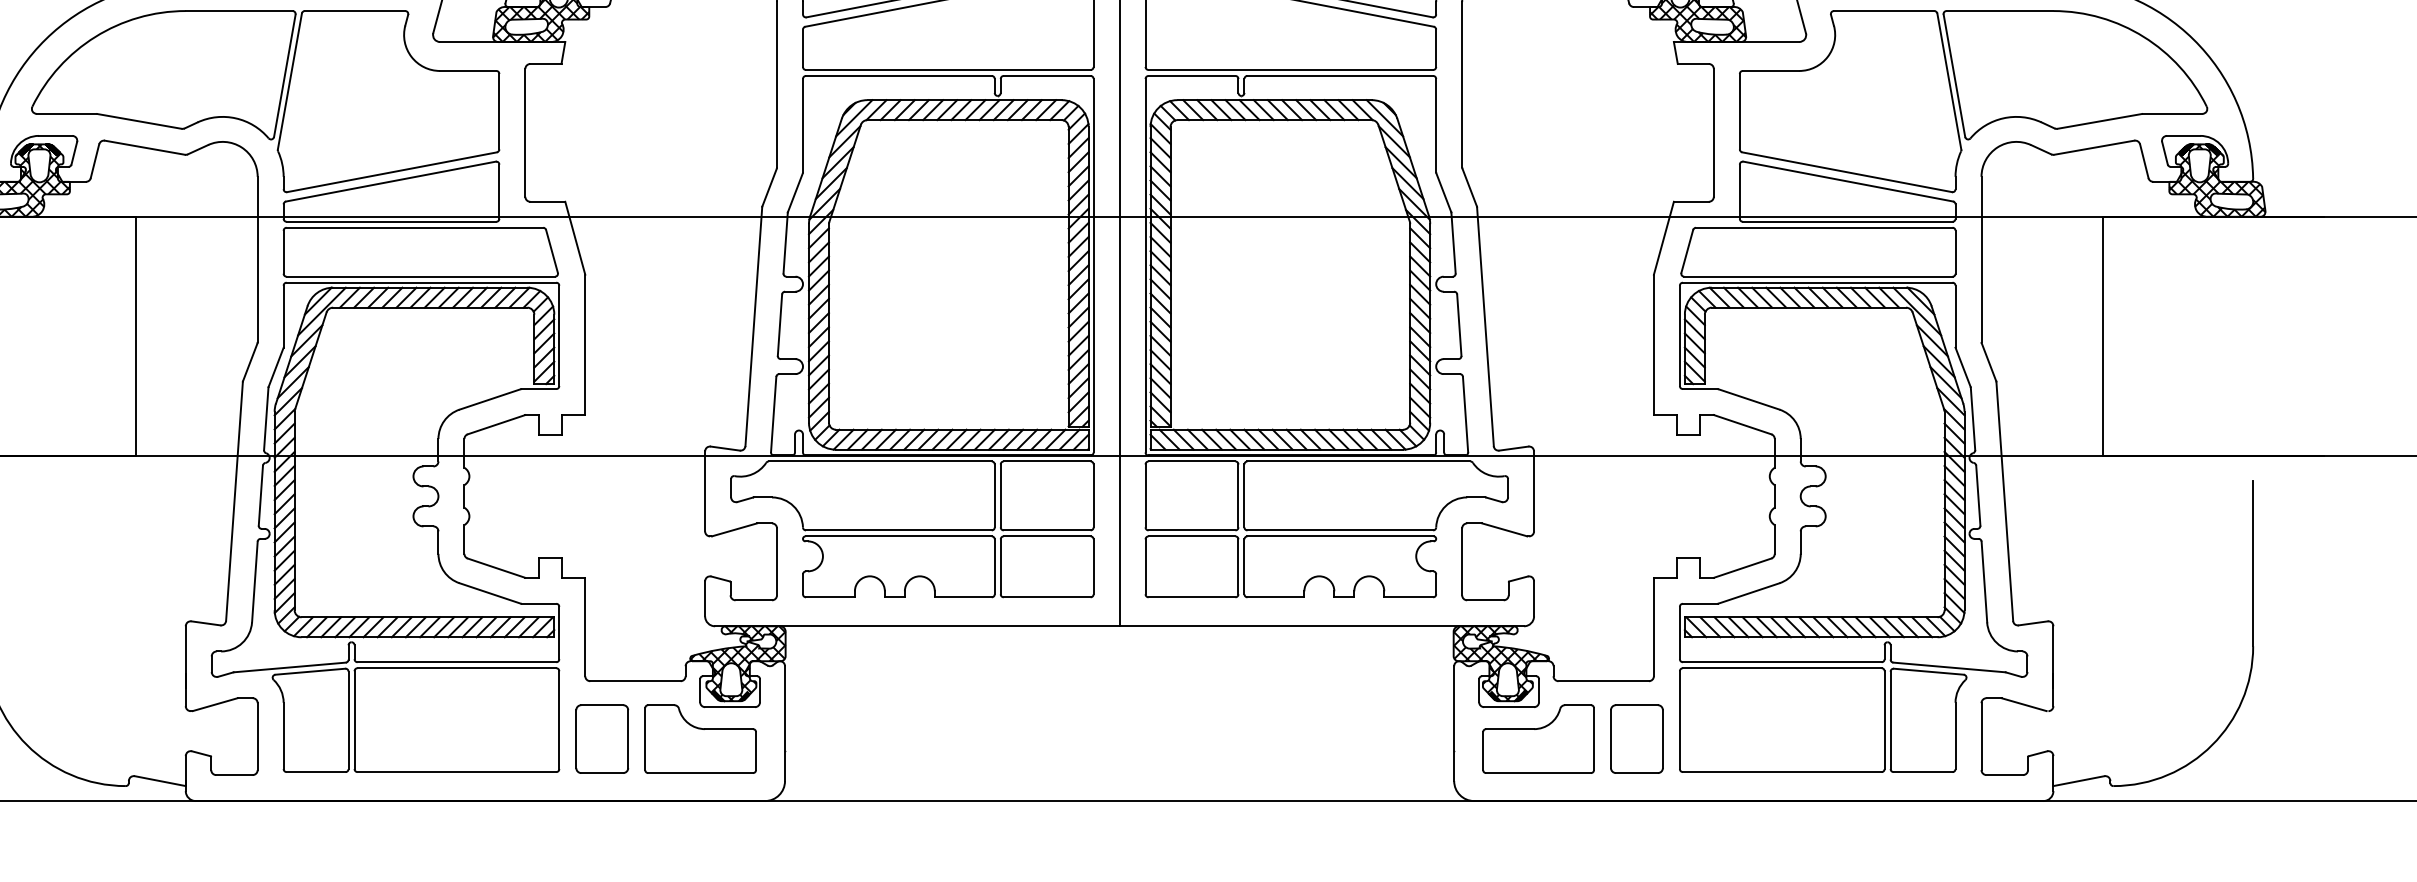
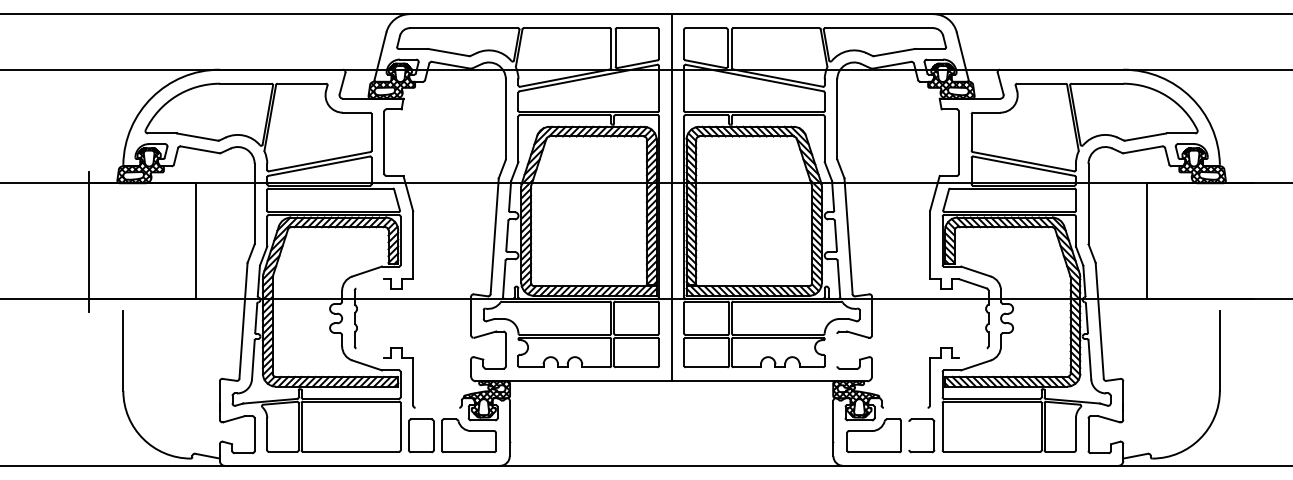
line: (497, 424) -> (370, 283), removed
line: (1462, 560) -> (837, 349), removed
line: (497, 566) -> (370, 352), removed
line: (1741, 566) -> (972, 352), removed
line: (635, 680) -> (437, 407), removed
line: (1603, 680) -> (905, 407), removed
line: (1611, 738) -> (909, 435), removed

